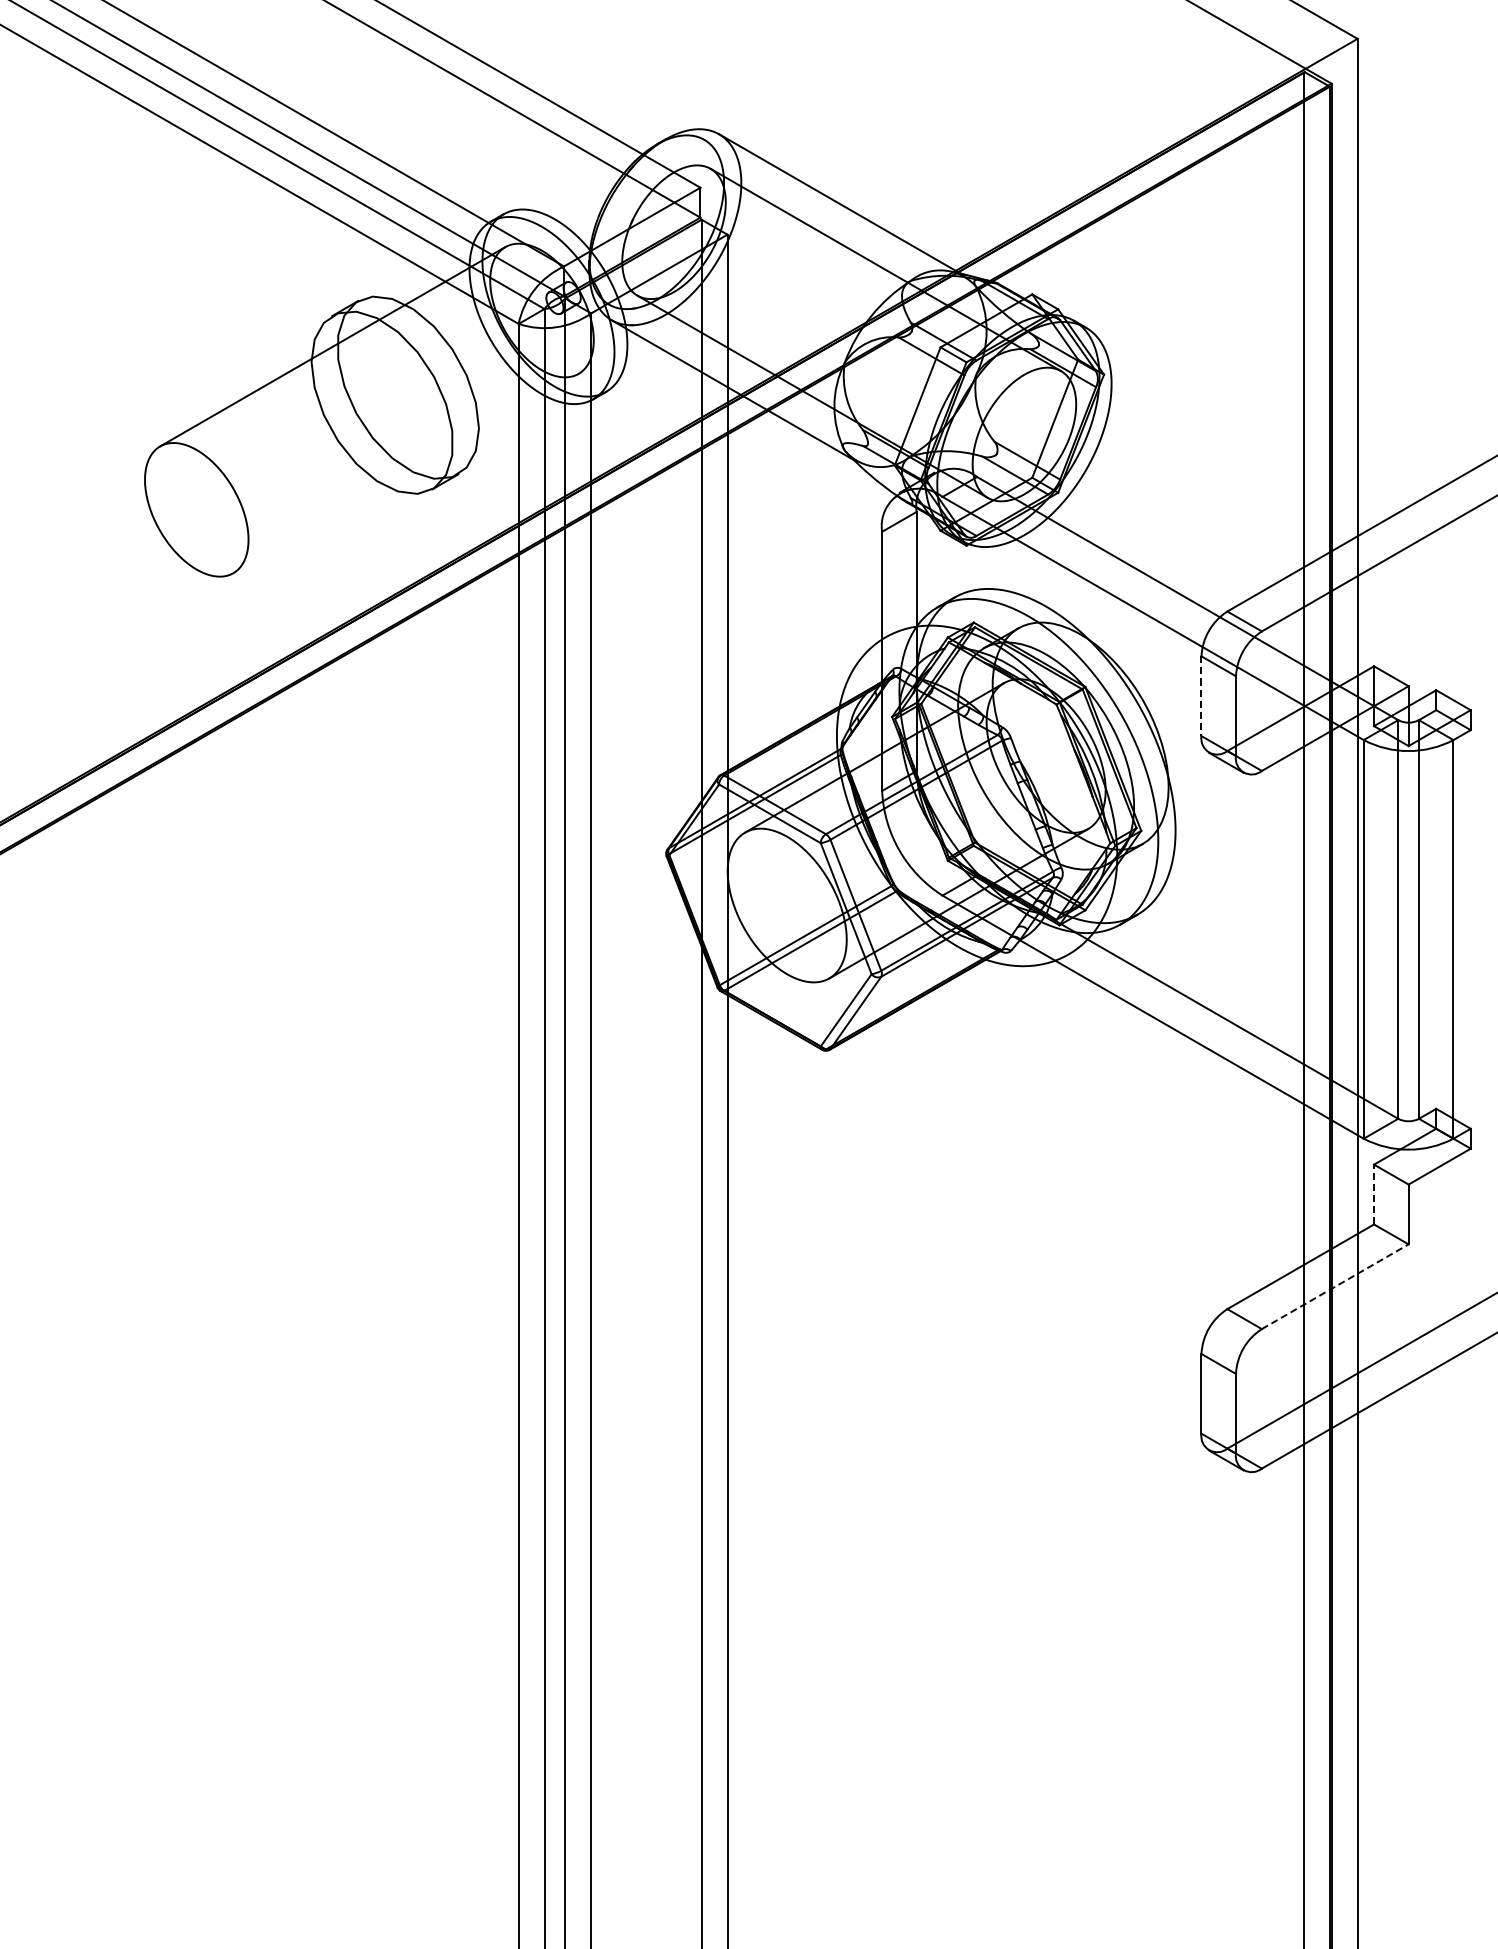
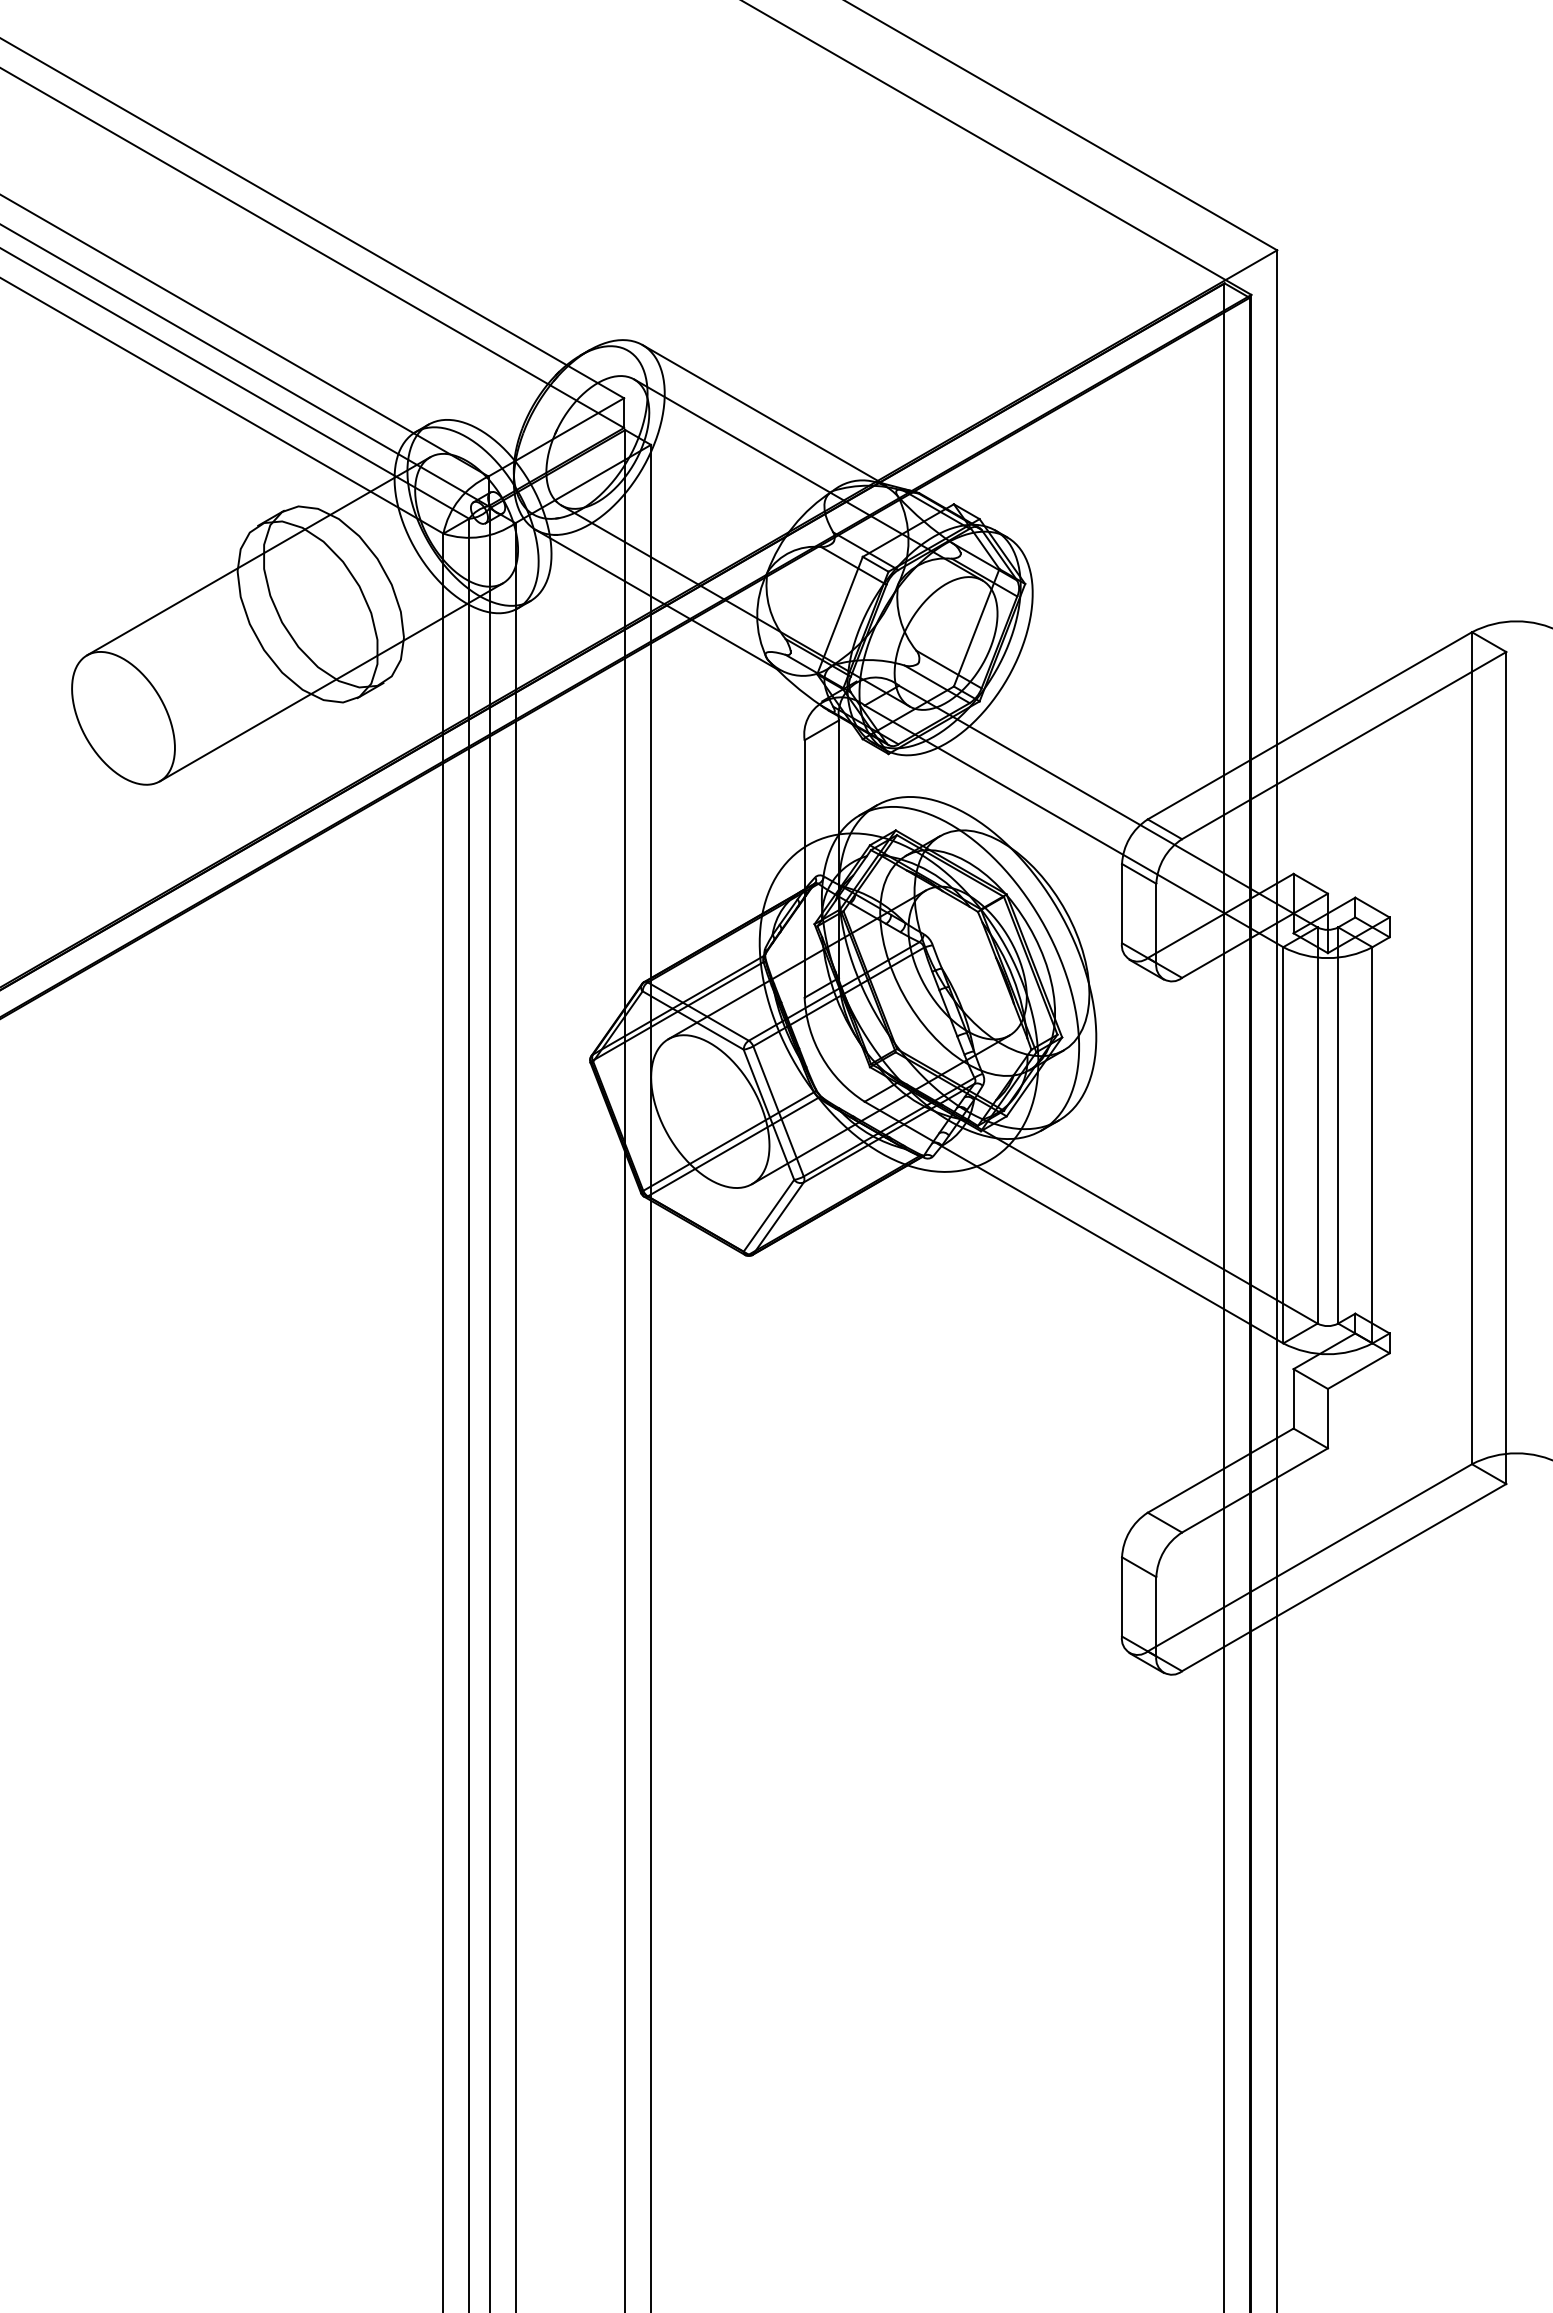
line: (406, 473) -> (331, 682), added
line: (1201, 696) -> (1122, 903), dashed -> solid
line: (1374, 1194) -> (1293, 1398), dashed -> solid
line: (1335, 1286) -> (1255, 1490), dashed -> solid

